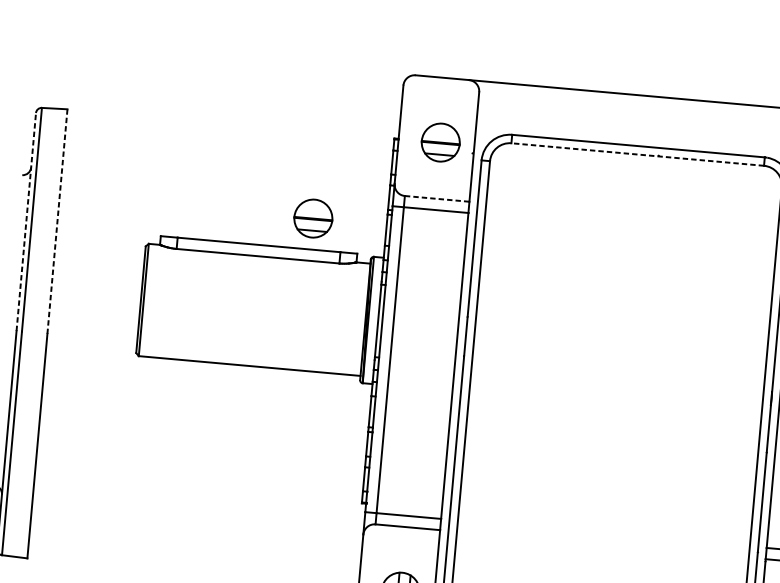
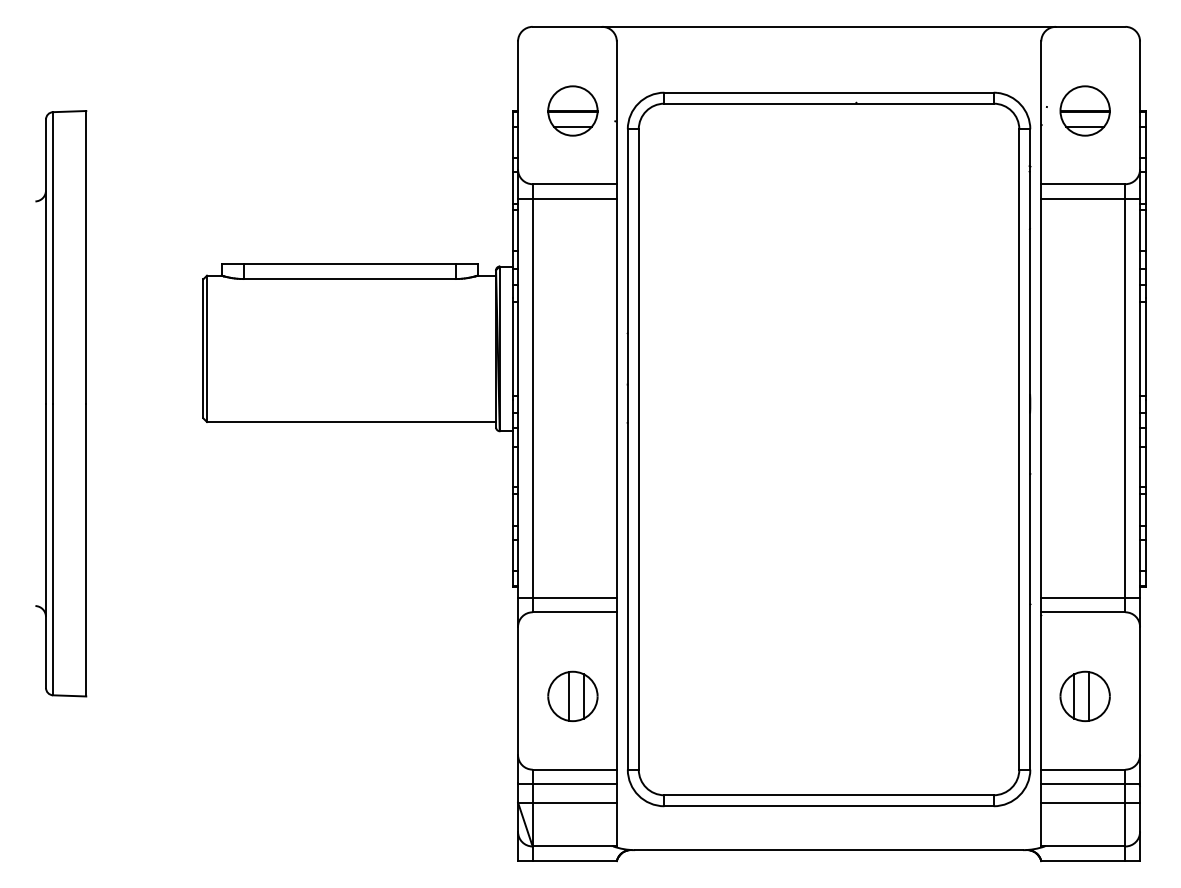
line: (638, 154) -> (829, 103), dashed -> solid
line: (437, 199) -> (575, 184), dashed -> solid
part: (313, 218) -> (416, 223), removed
line: (57, 221) -> (86, 257), dashed -> solid
line: (26, 222) -> (46, 261), dashed -> solid

